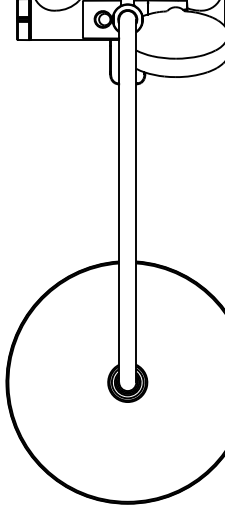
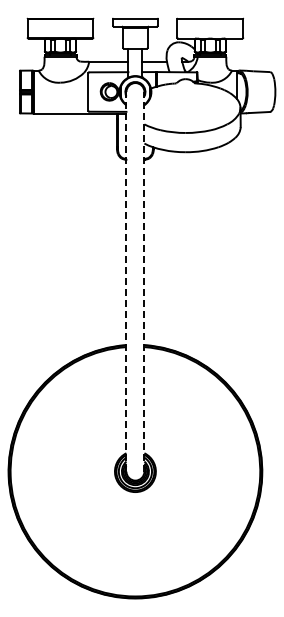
line: (119, 200) -> (126, 281), solid -> dashed
line: (136, 200) -> (144, 281), solid -> dashed

